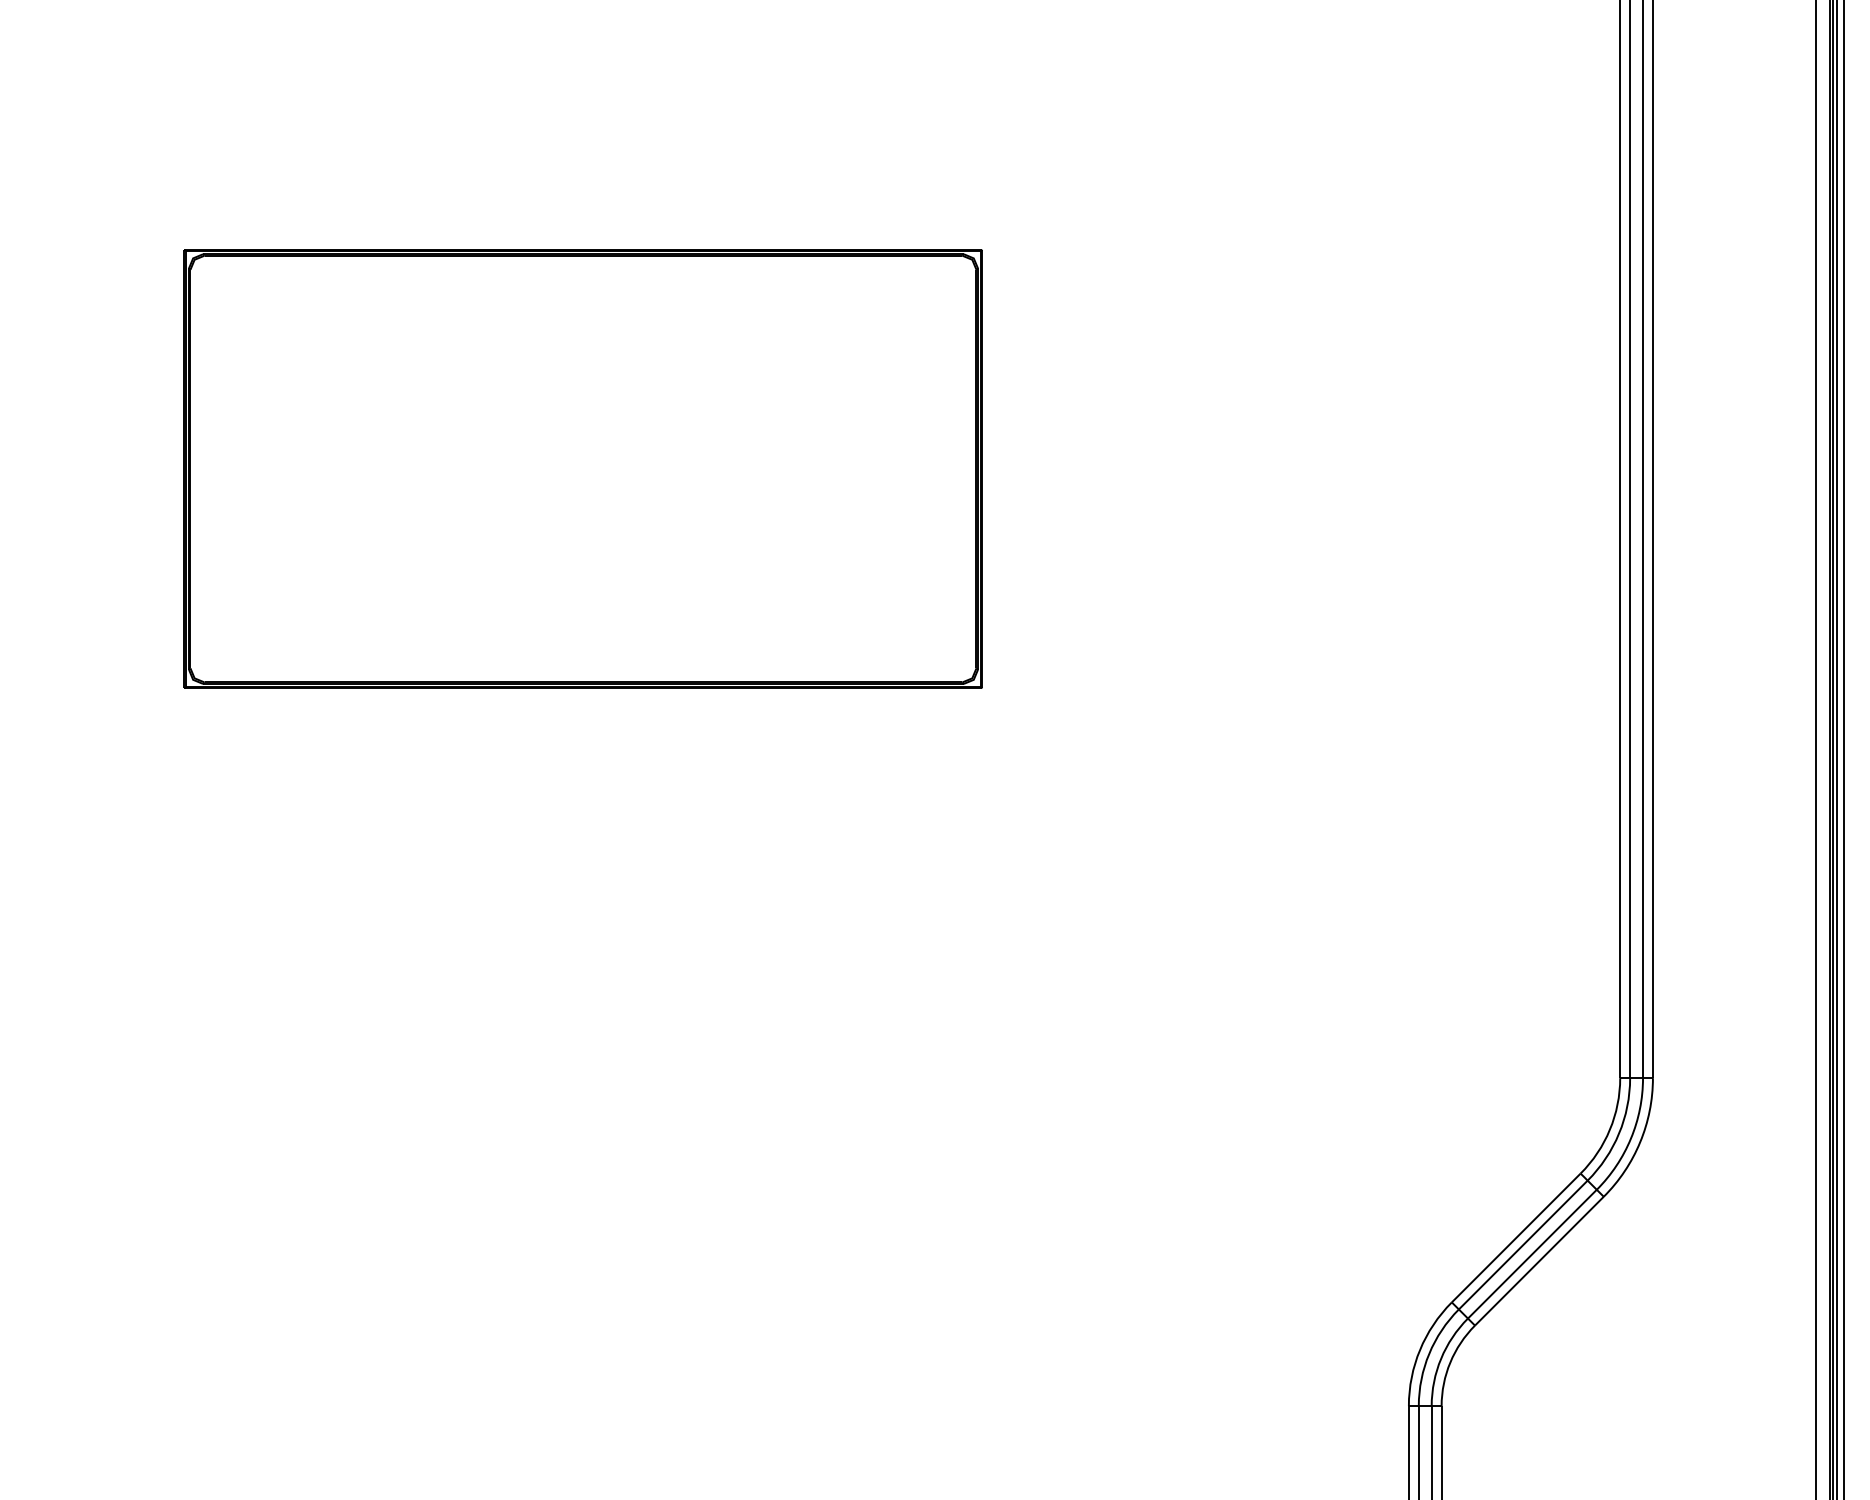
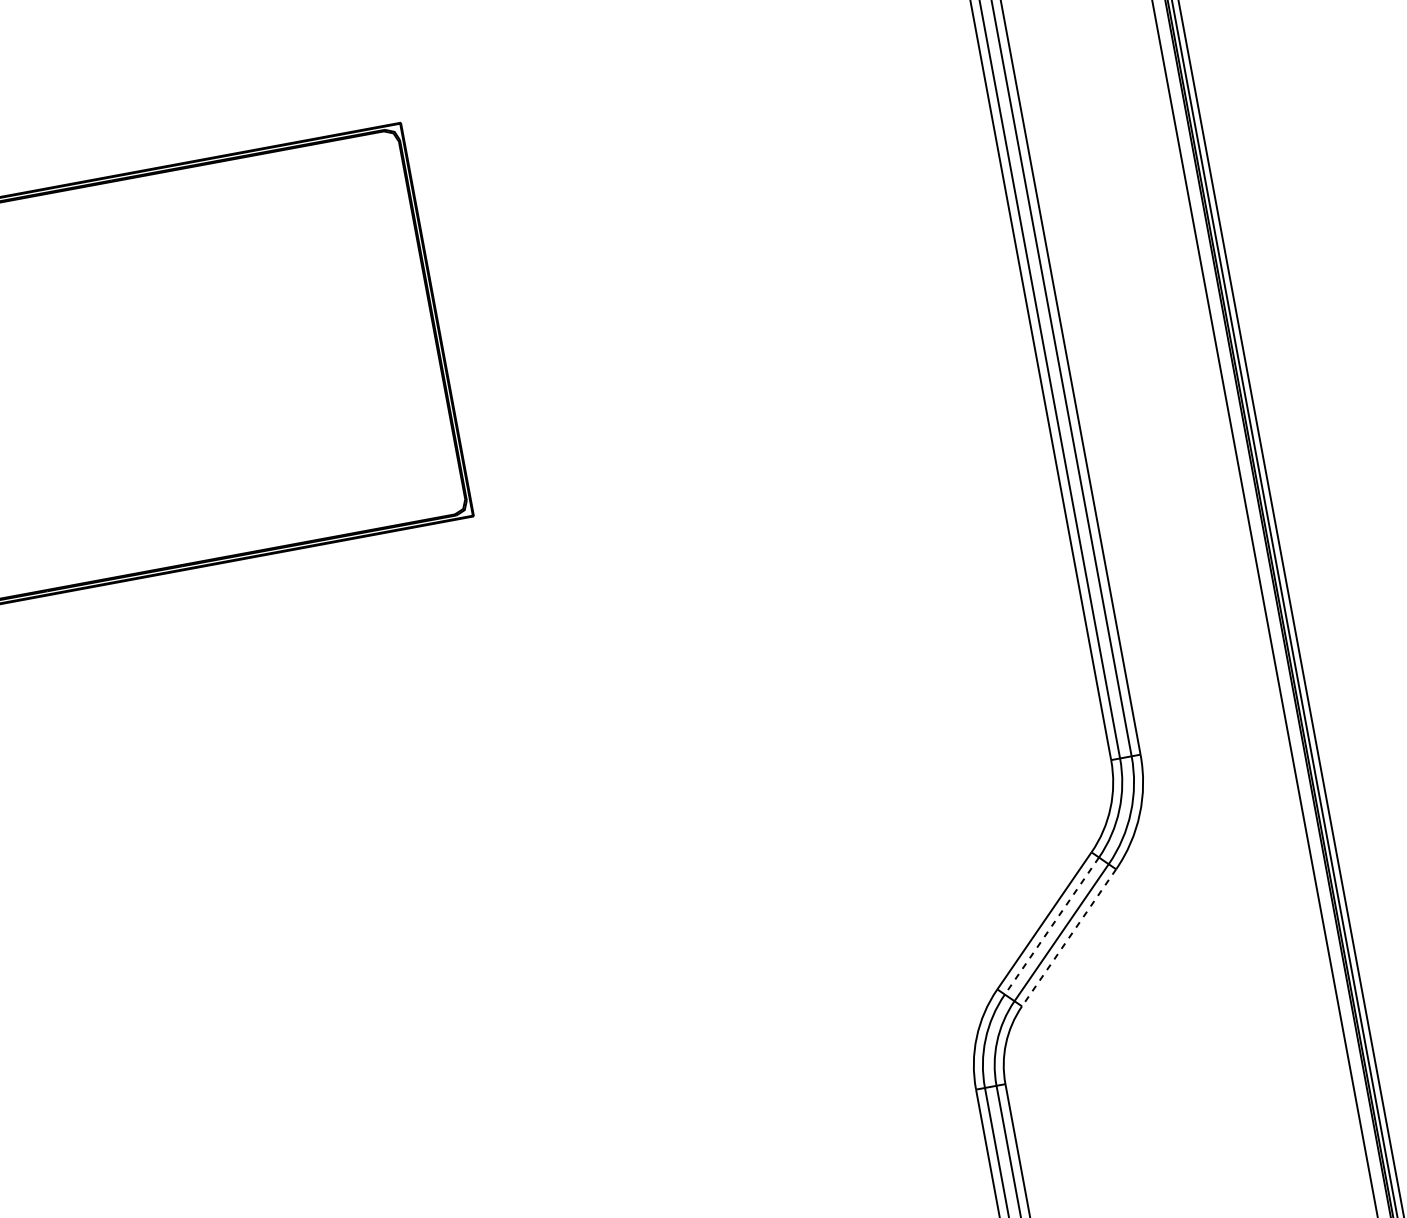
line: (1522, 1245) -> (1051, 926), solid -> dashed
line: (1539, 1261) -> (1069, 938), solid -> dashed

